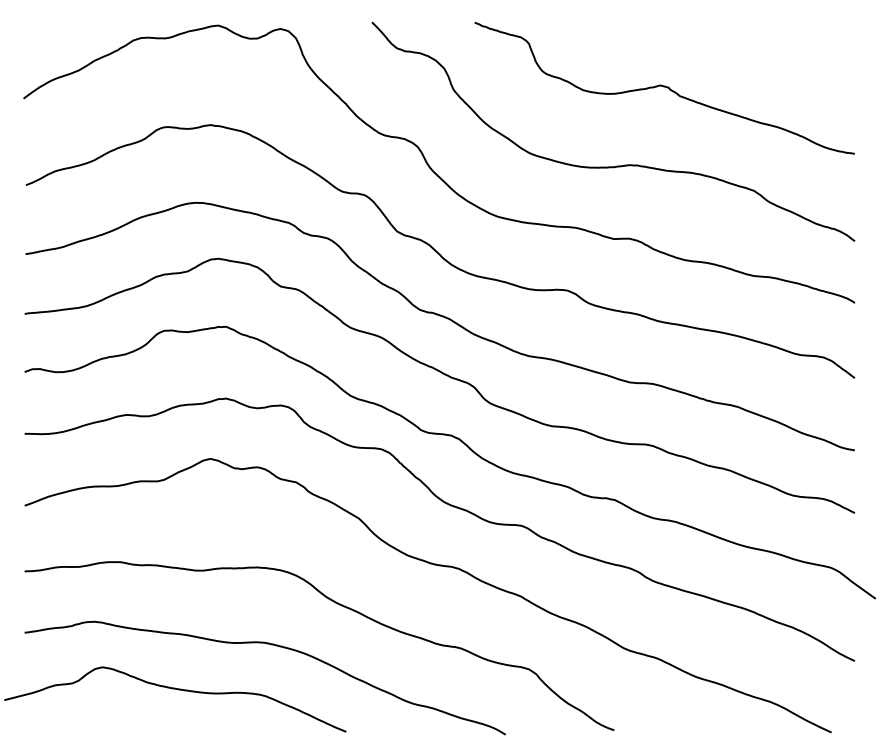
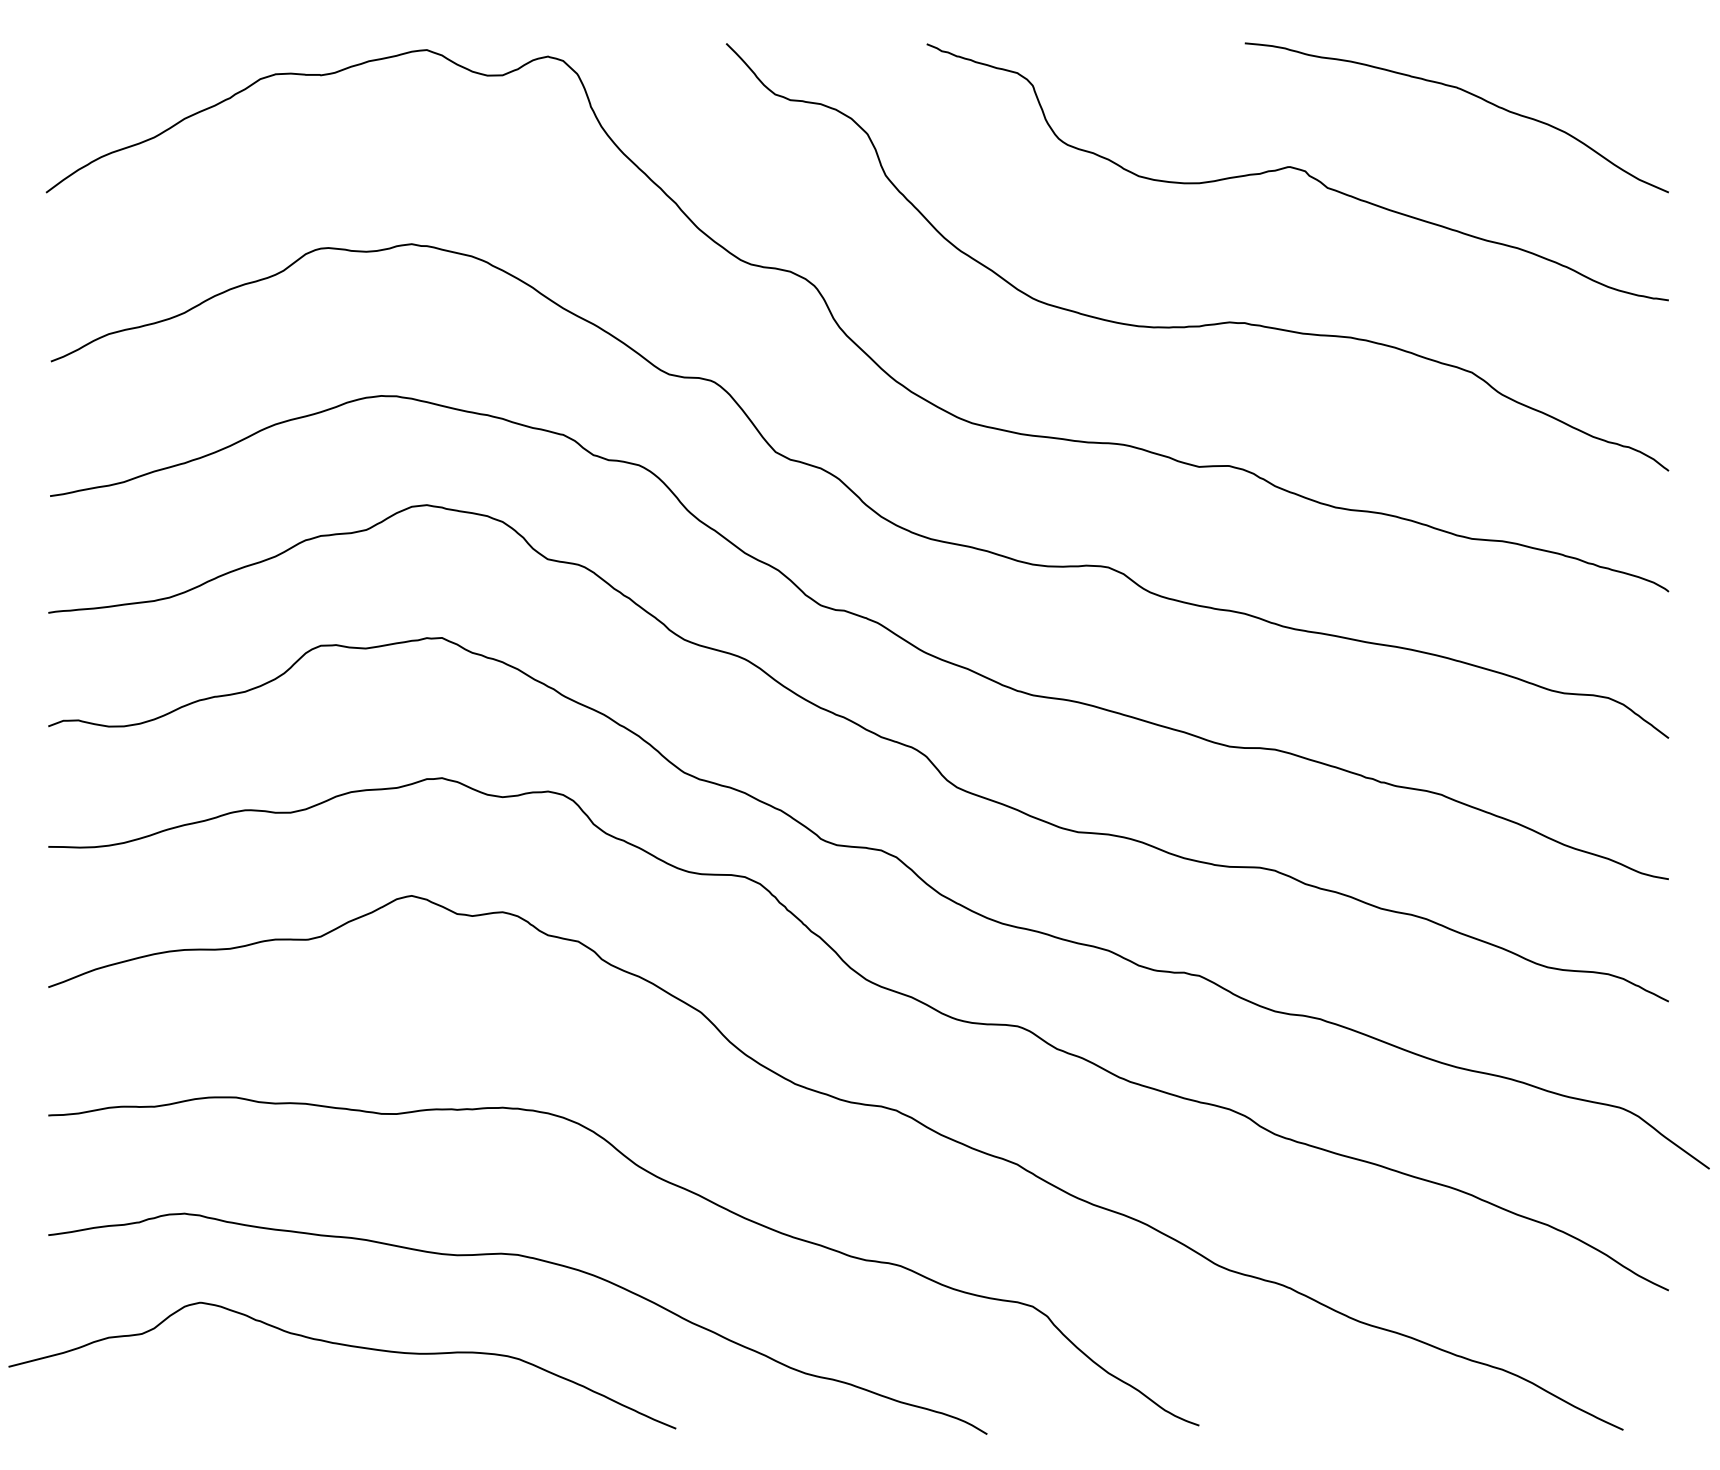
curve: (751, 48) -> (1467, 94), added

